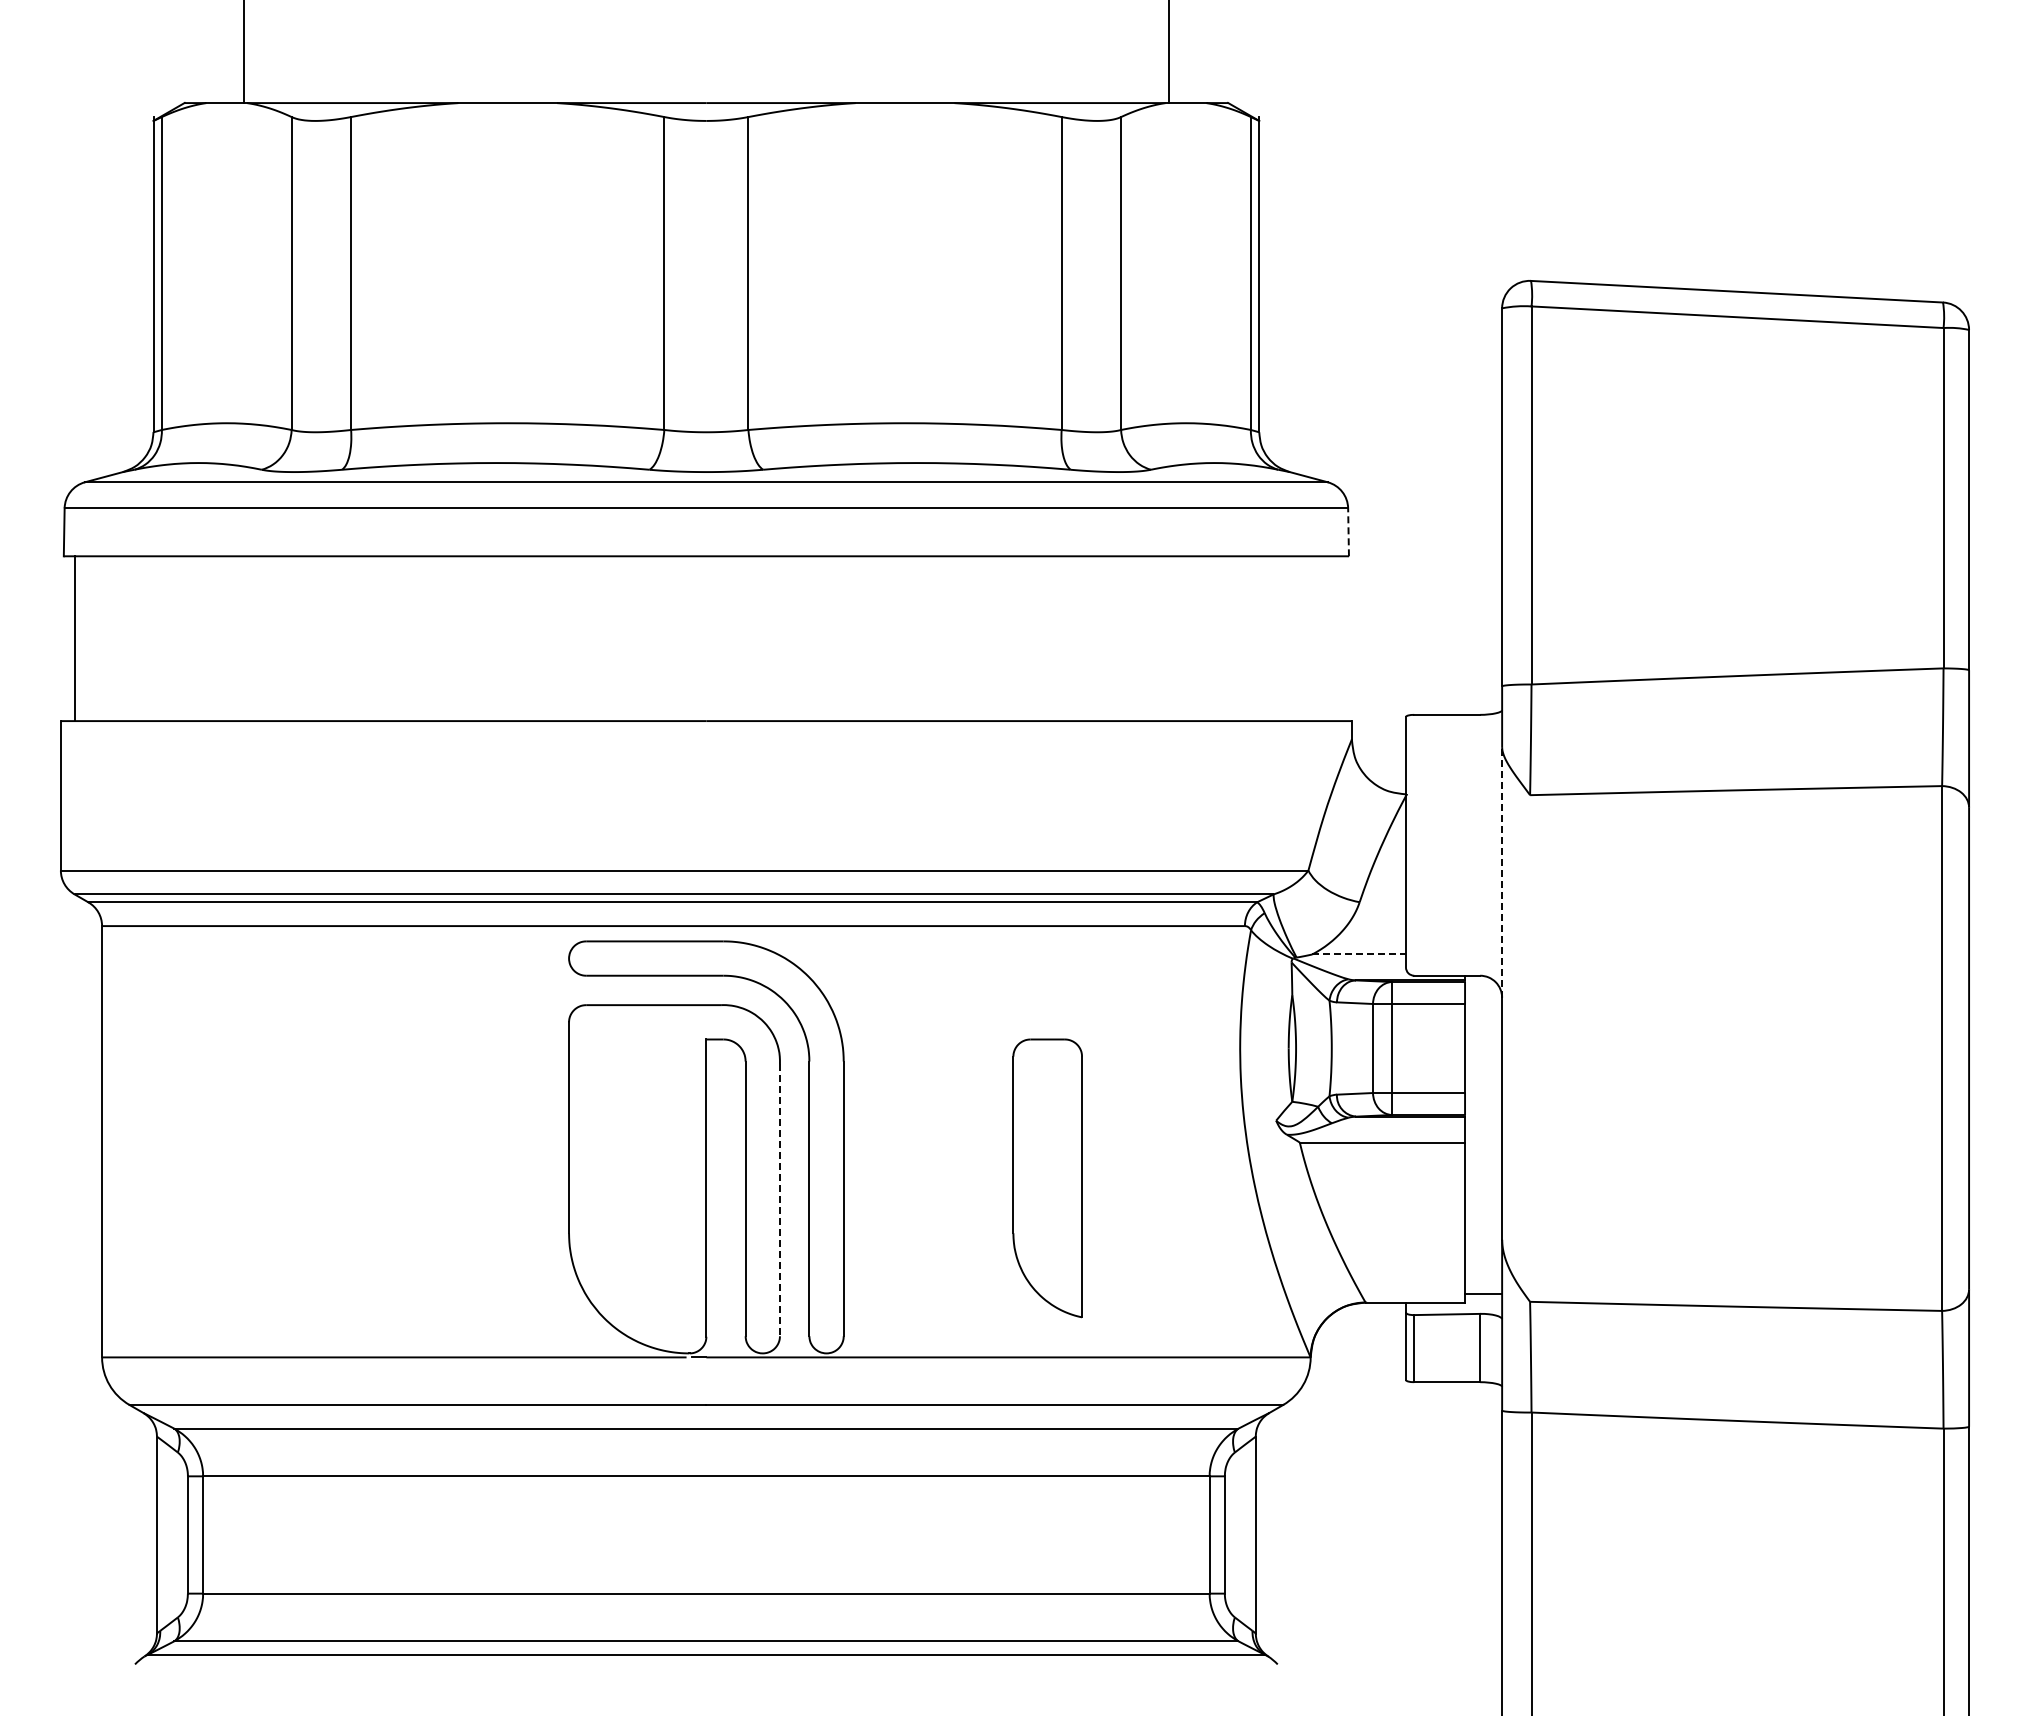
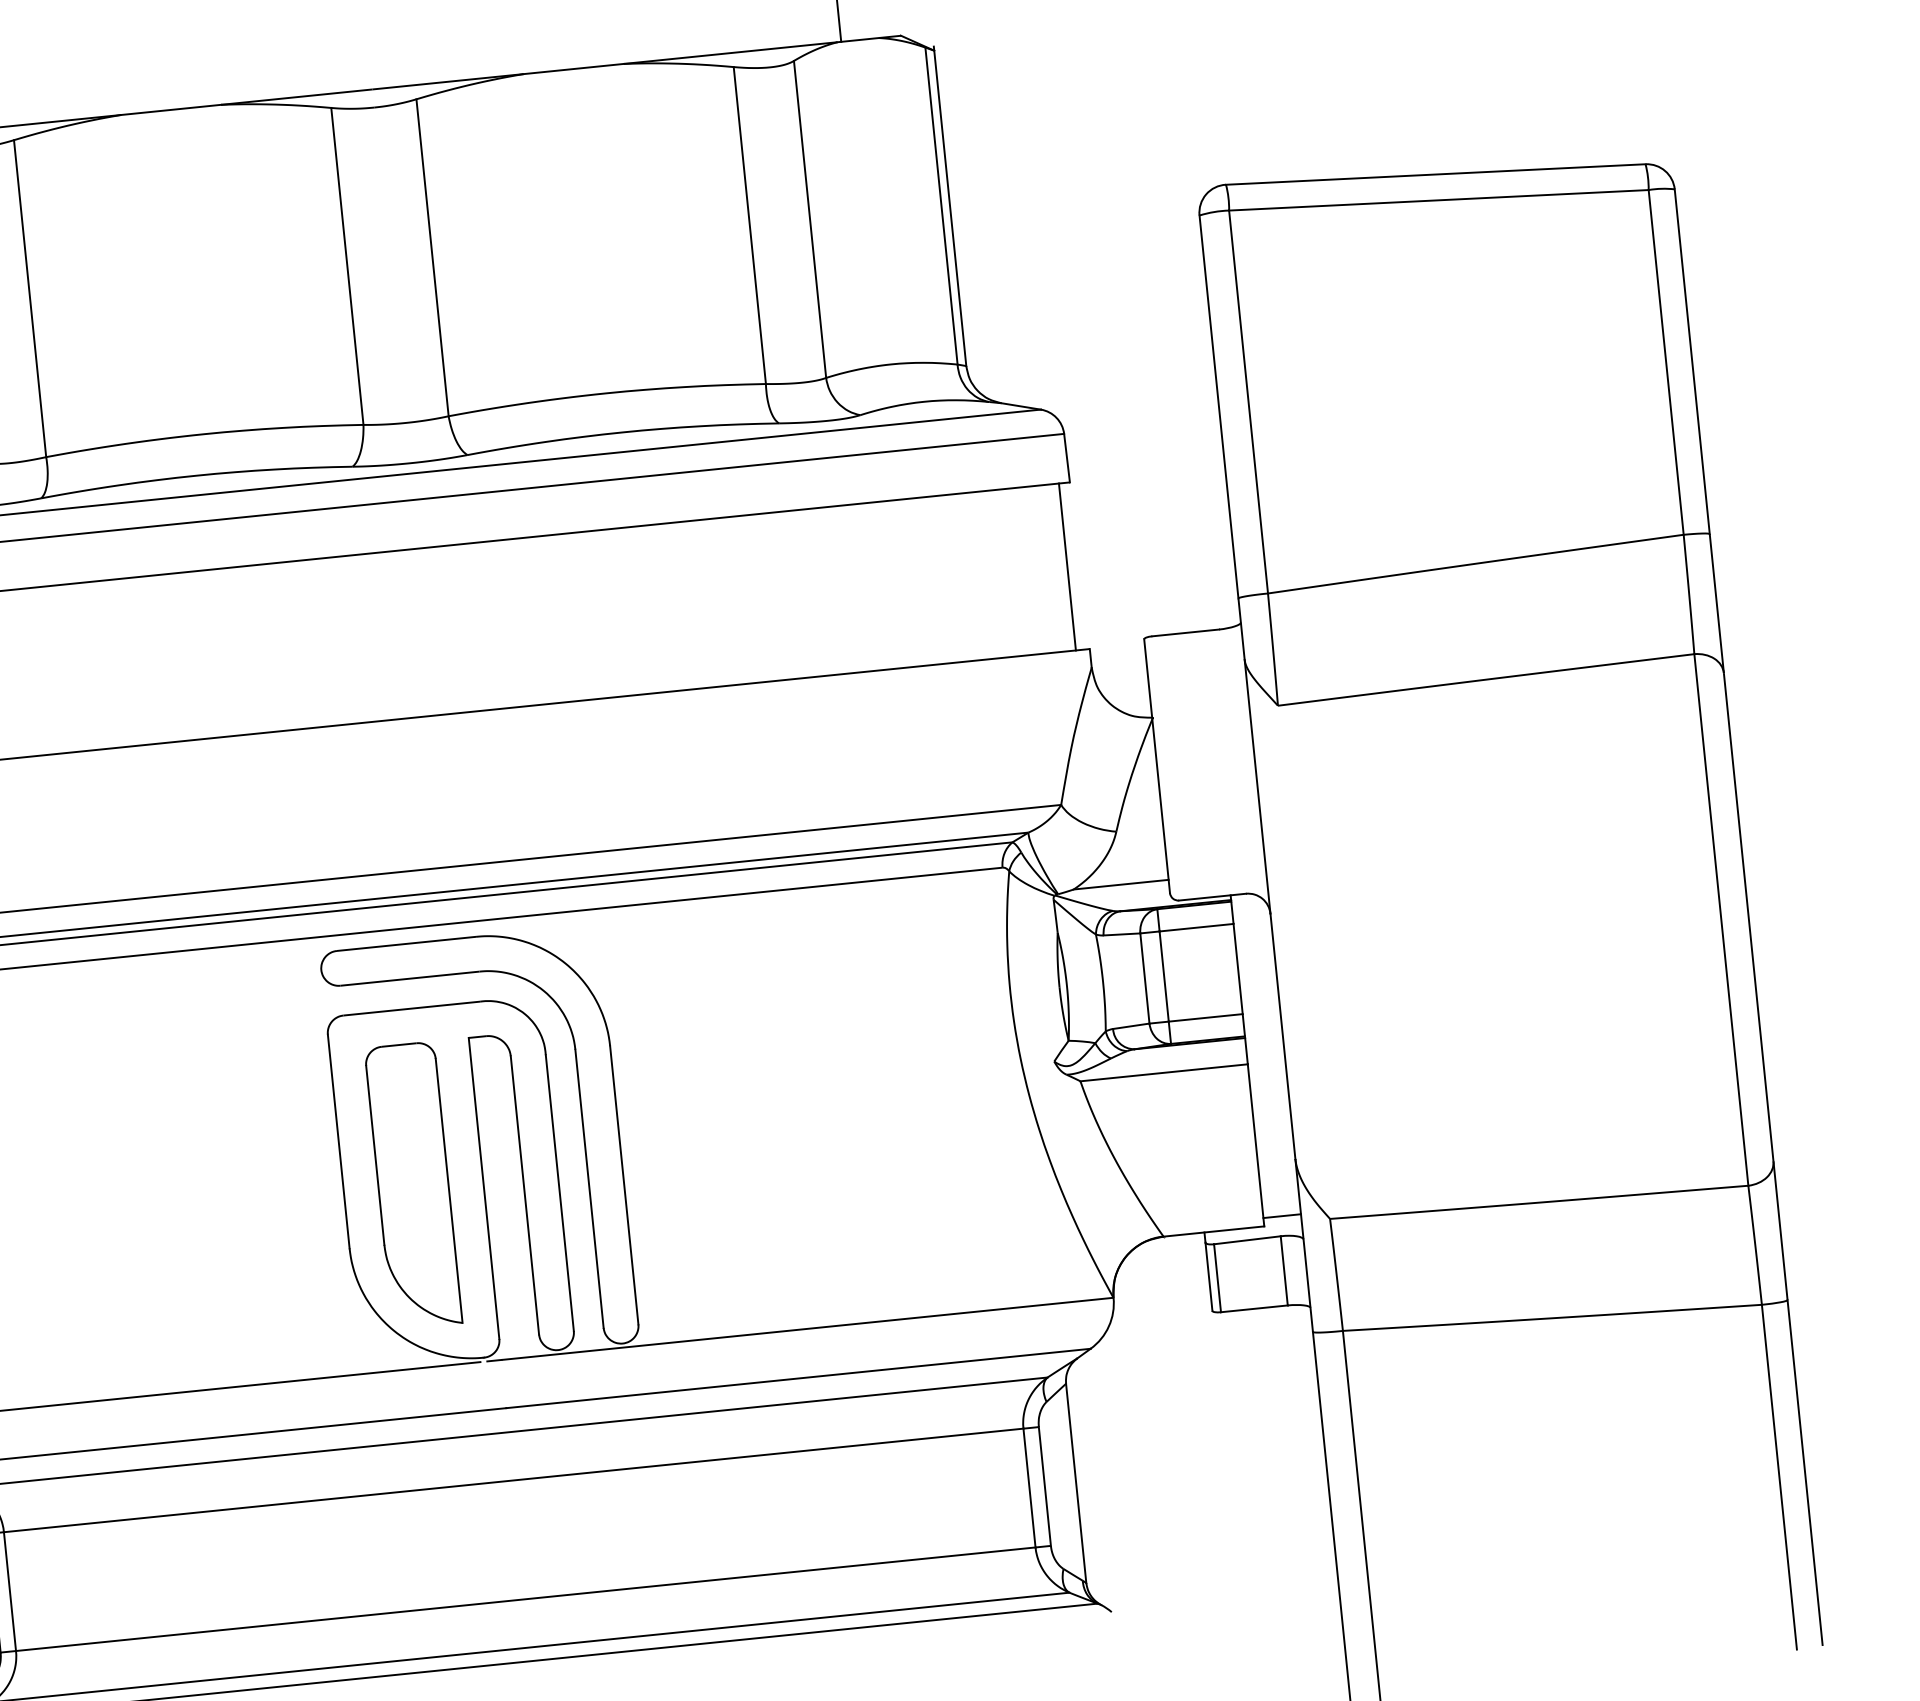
line: (1348, 531) -> (1066, 457), dashed -> solid
line: (1338, 638) -> (1067, 566), added
line: (1502, 871) -> (1257, 785), dashed -> solid
line: (1359, 954) -> (1121, 884), dashed -> solid
part: (1047, 1178) -> (413, 1185), moved
line: (779, 1200) -> (559, 1193), dashed -> solid

